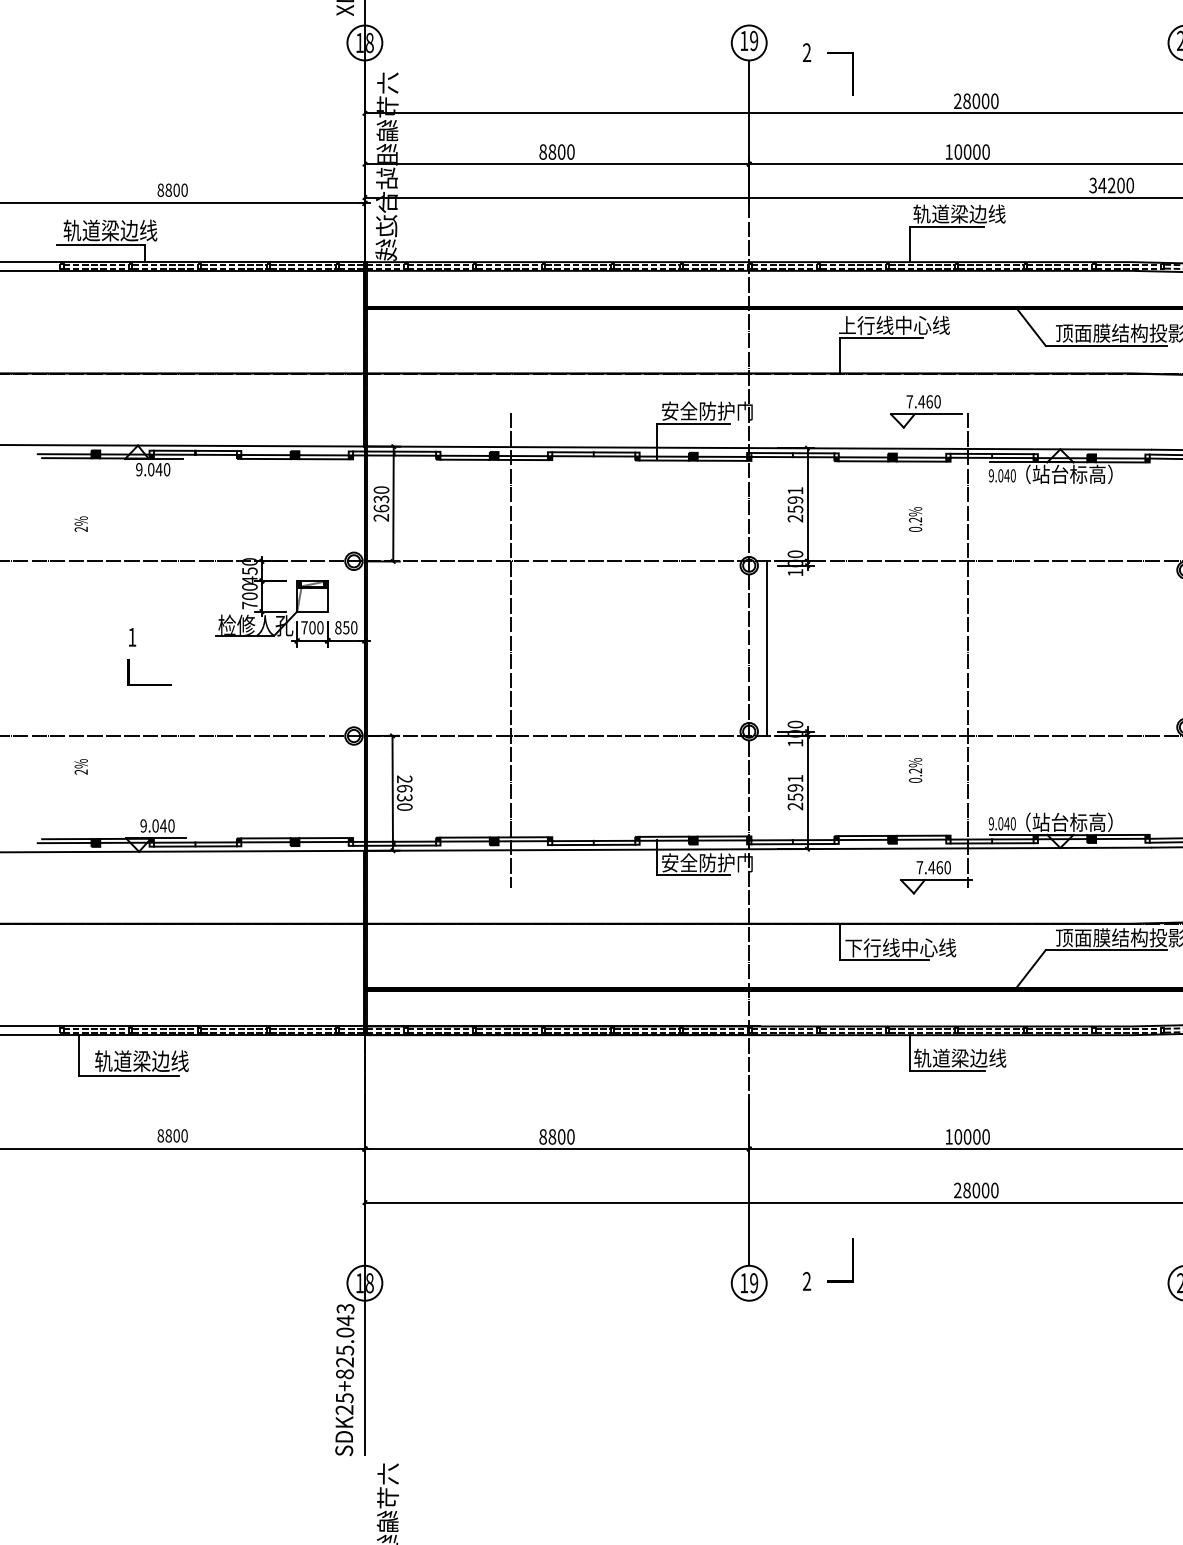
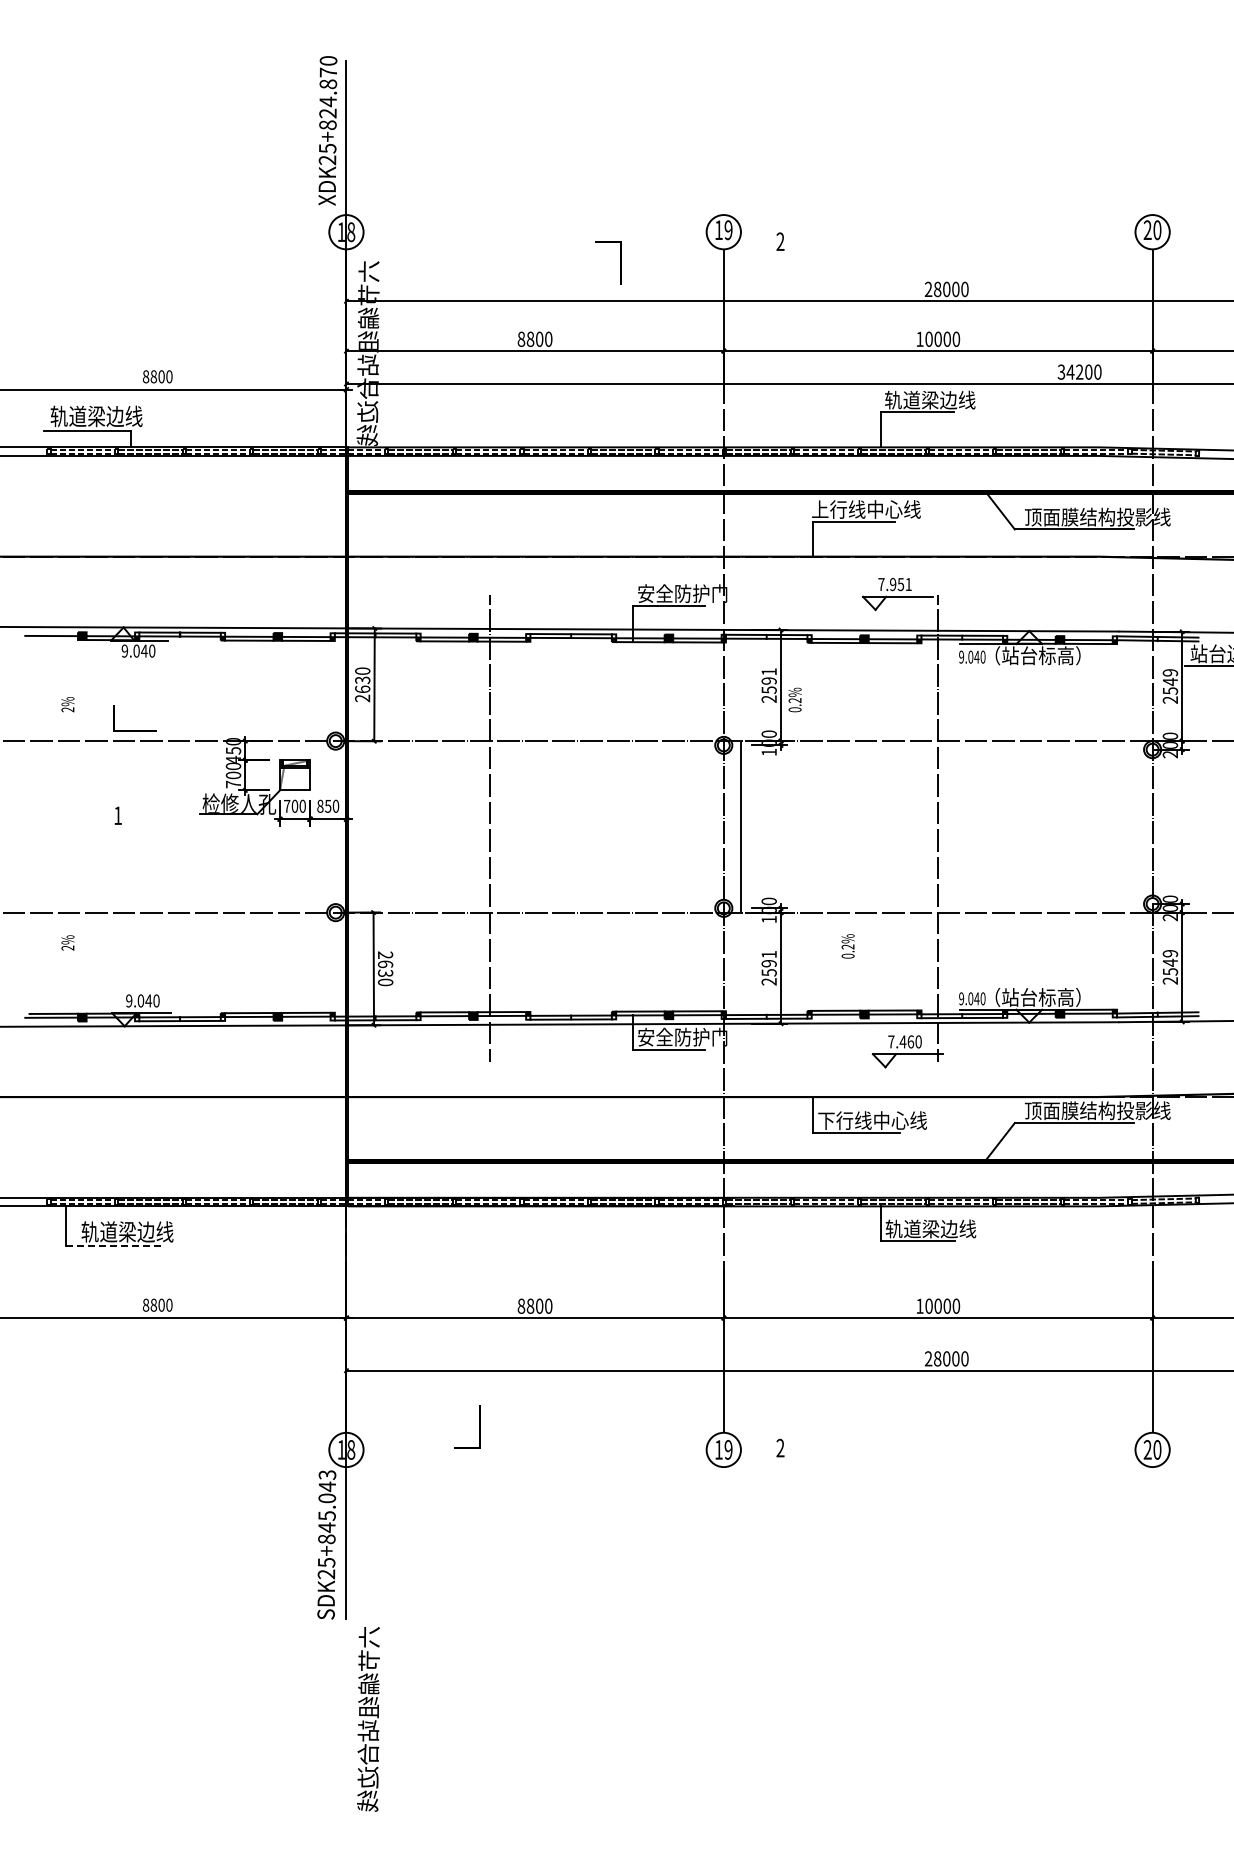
line: (852, 73) -> (620, 262), moved
text: (929, 401) -> (900, 584), 7.460 -> 7.951
line: (66, 457) -> (53, 639), removed
text: (914, 518) -> (794, 699), moved
line: (149, 684) -> (134, 730), moved
text: (914, 770) -> (847, 946), moved
line: (129, 1076) -> (115, 1246), solid -> dashed
line: (852, 1259) -> (479, 1426), moved
text: (344, 1362) -> (326, 1527), SDK25+825.043 -> SDK25+845.043

